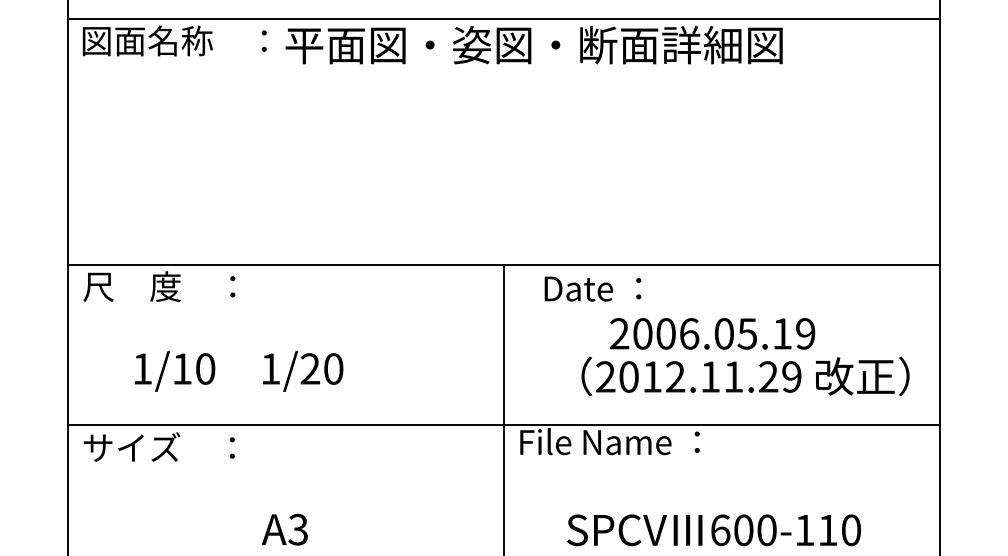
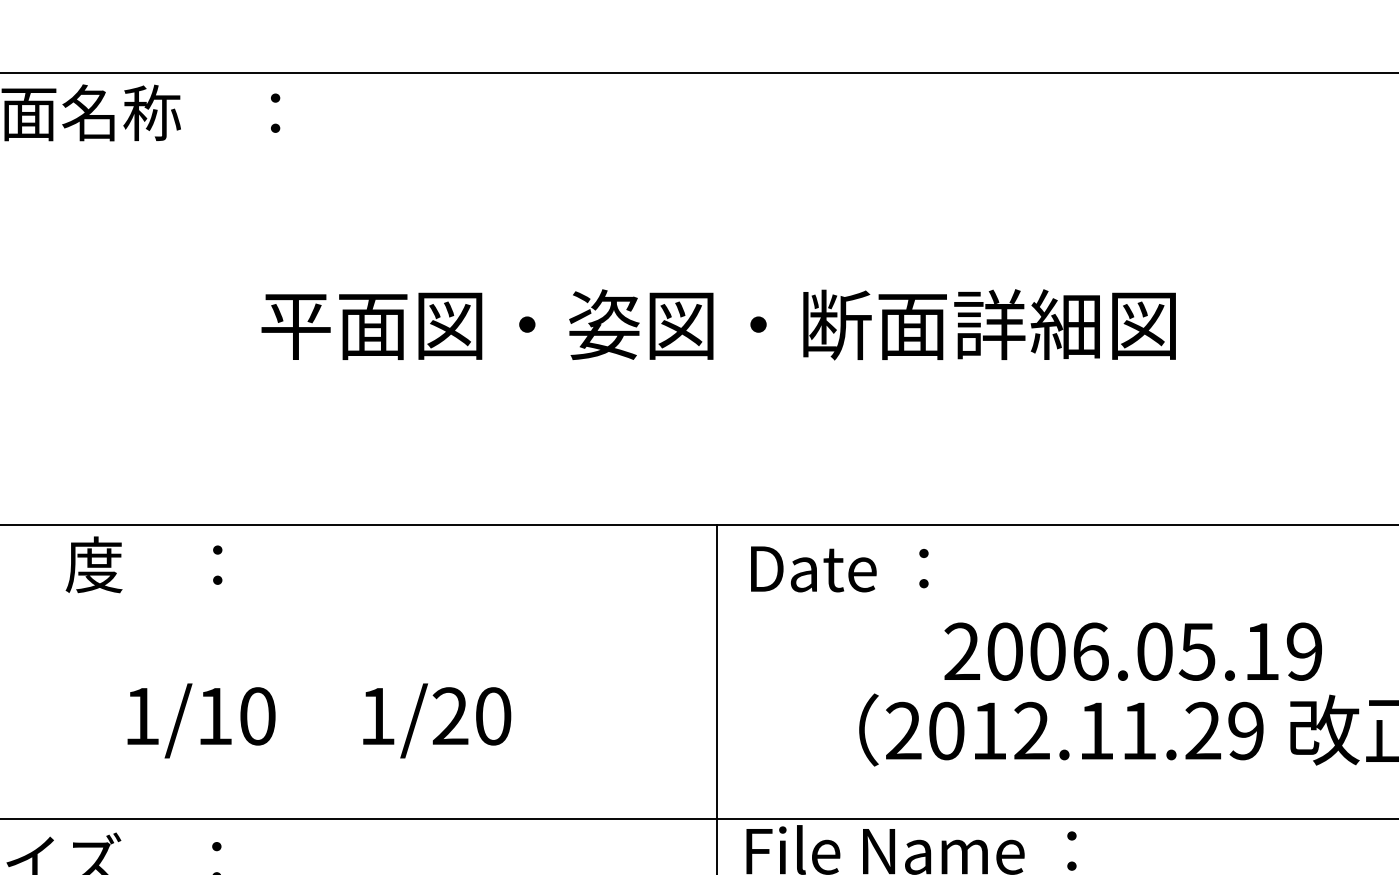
text: (533, 44) -> (717, 323), moved
text: (592, 288) -> (838, 568), moved
text: (712, 333) -> (1133, 651), moved
text: (238, 371) -> (318, 720), moved

